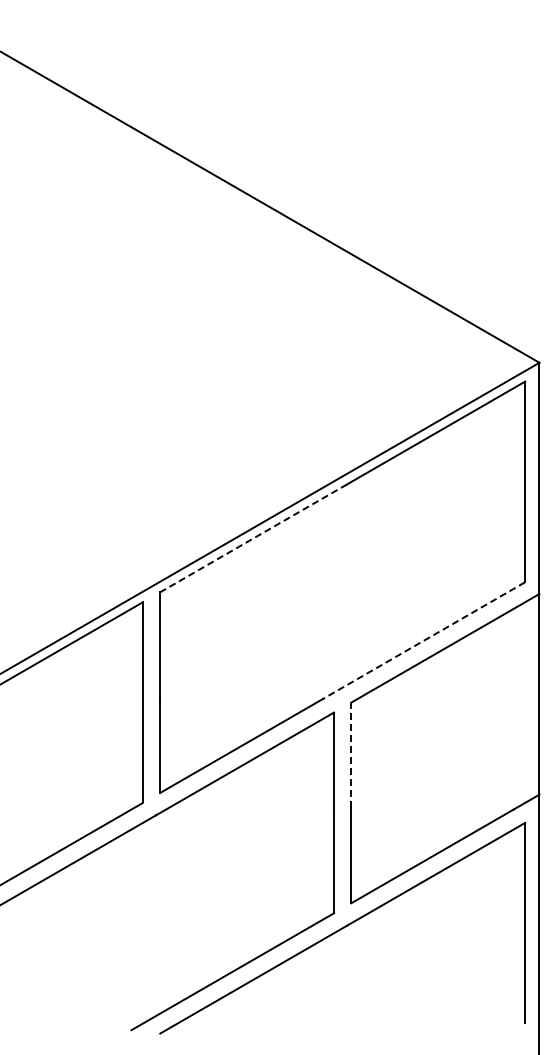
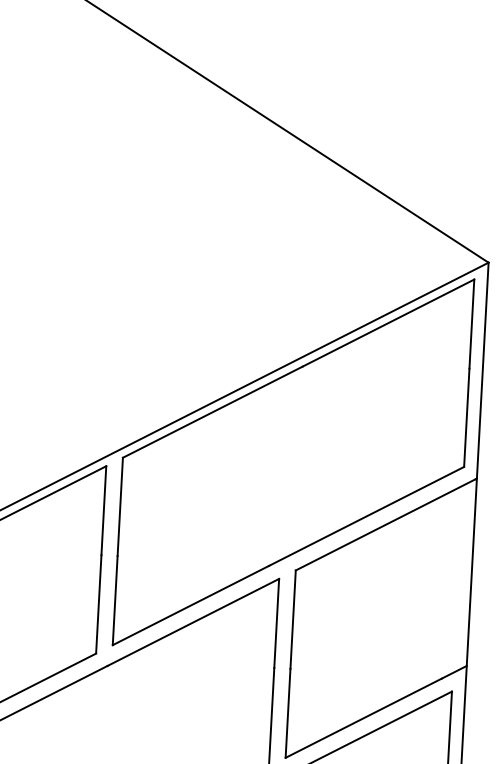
line: (253, 538) -> (212, 412), dashed -> solid
line: (423, 640) -> (366, 516), dashed -> solid
line: (351, 755) -> (293, 619), dashed -> solid

